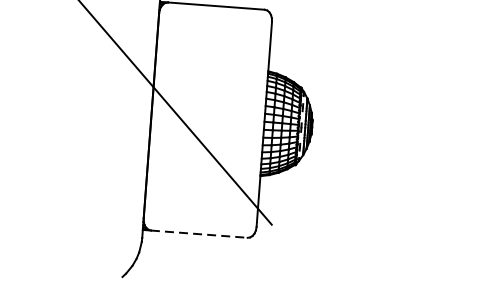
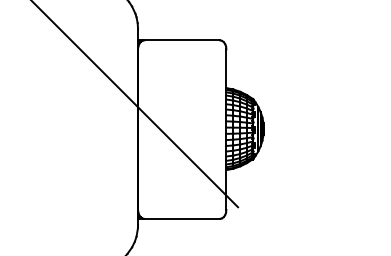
line: (199, 233) -> (182, 218), dashed -> solid

